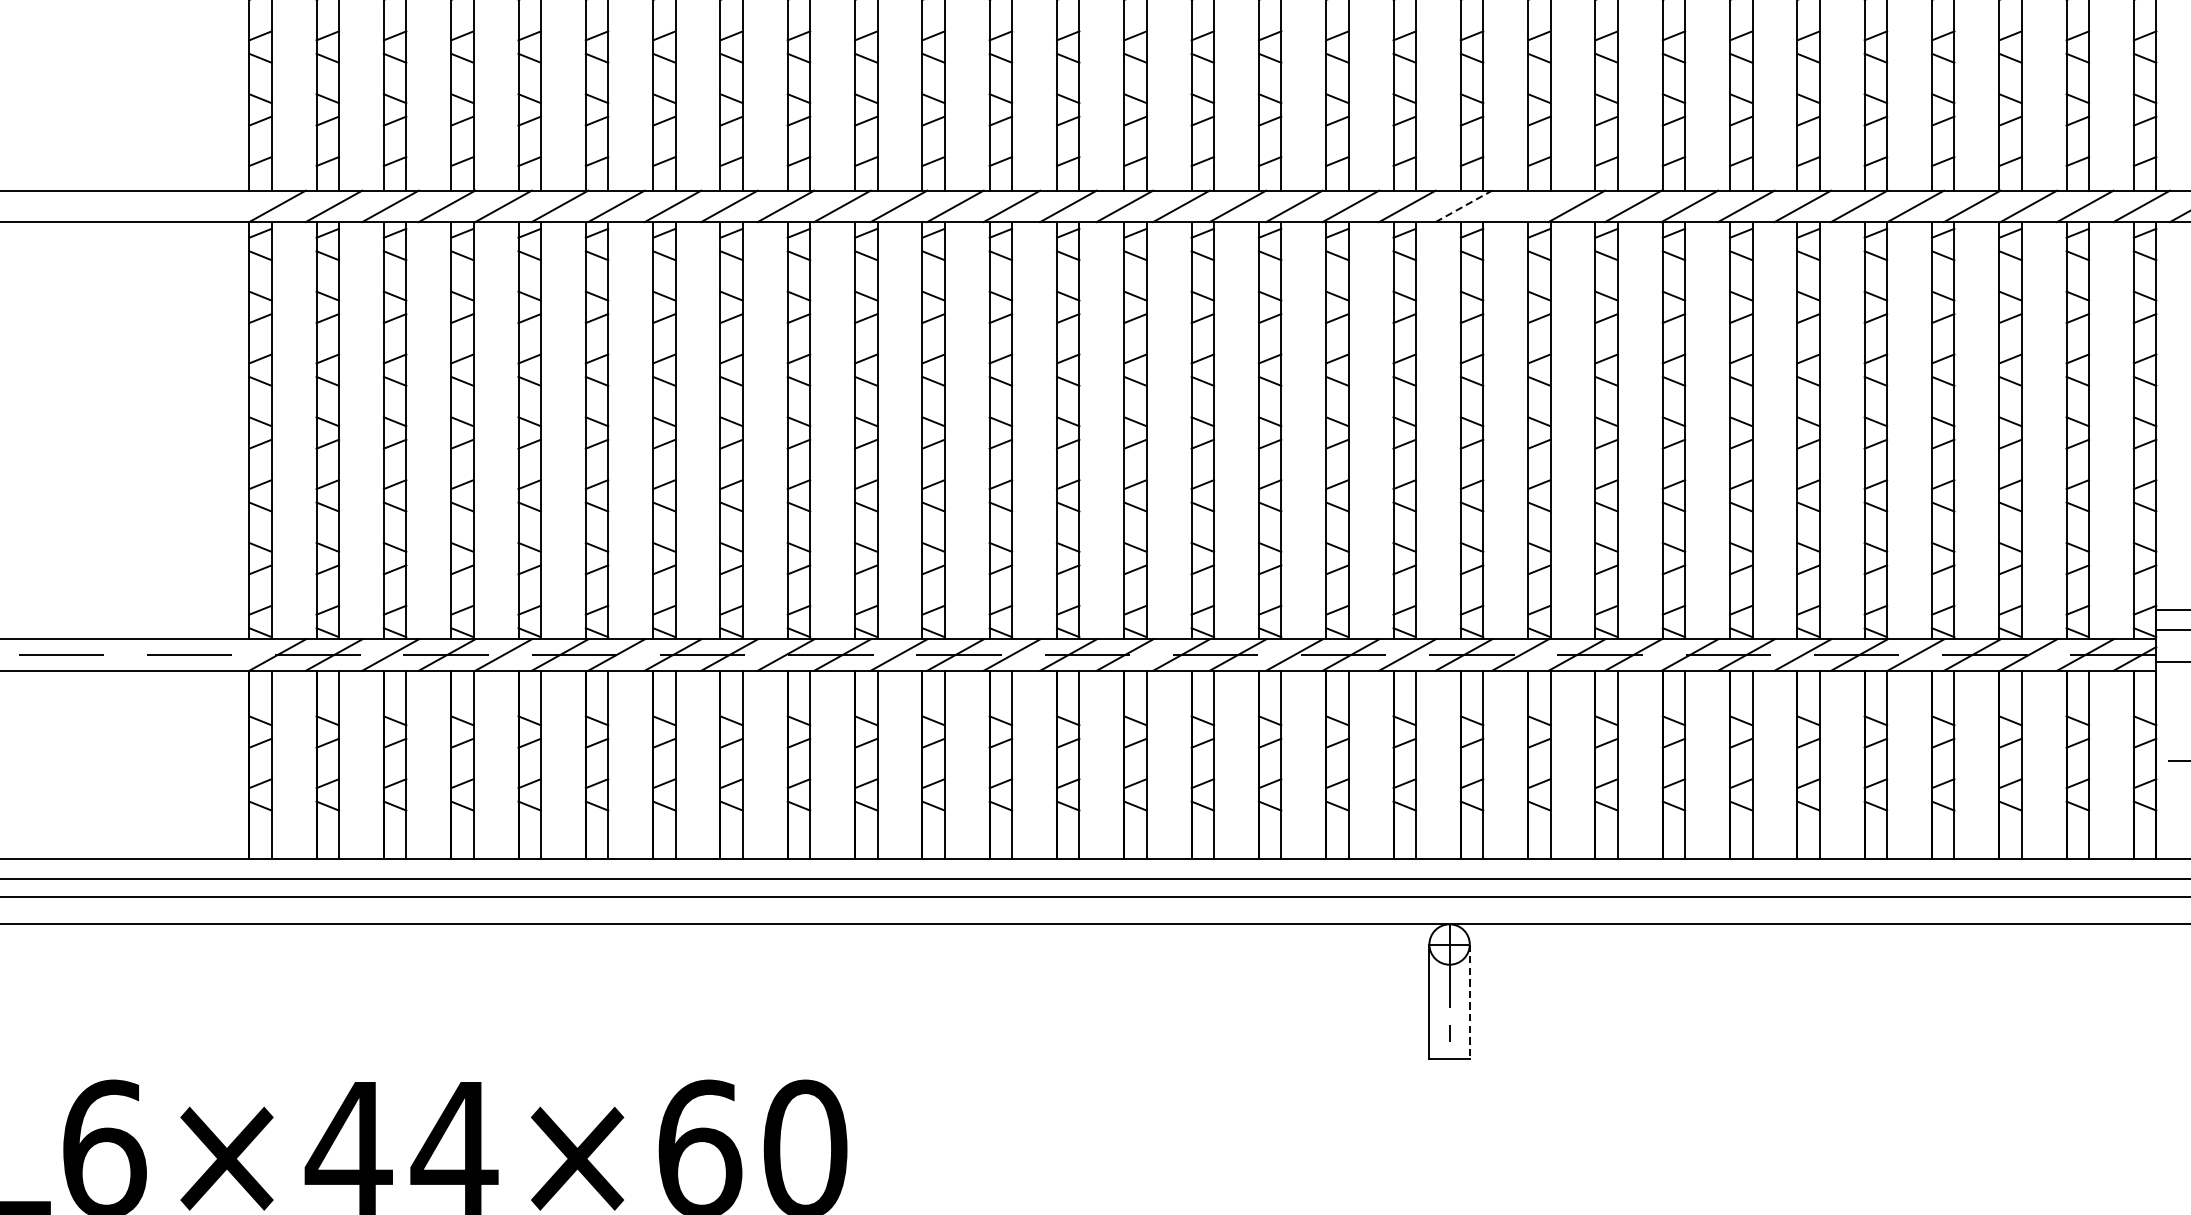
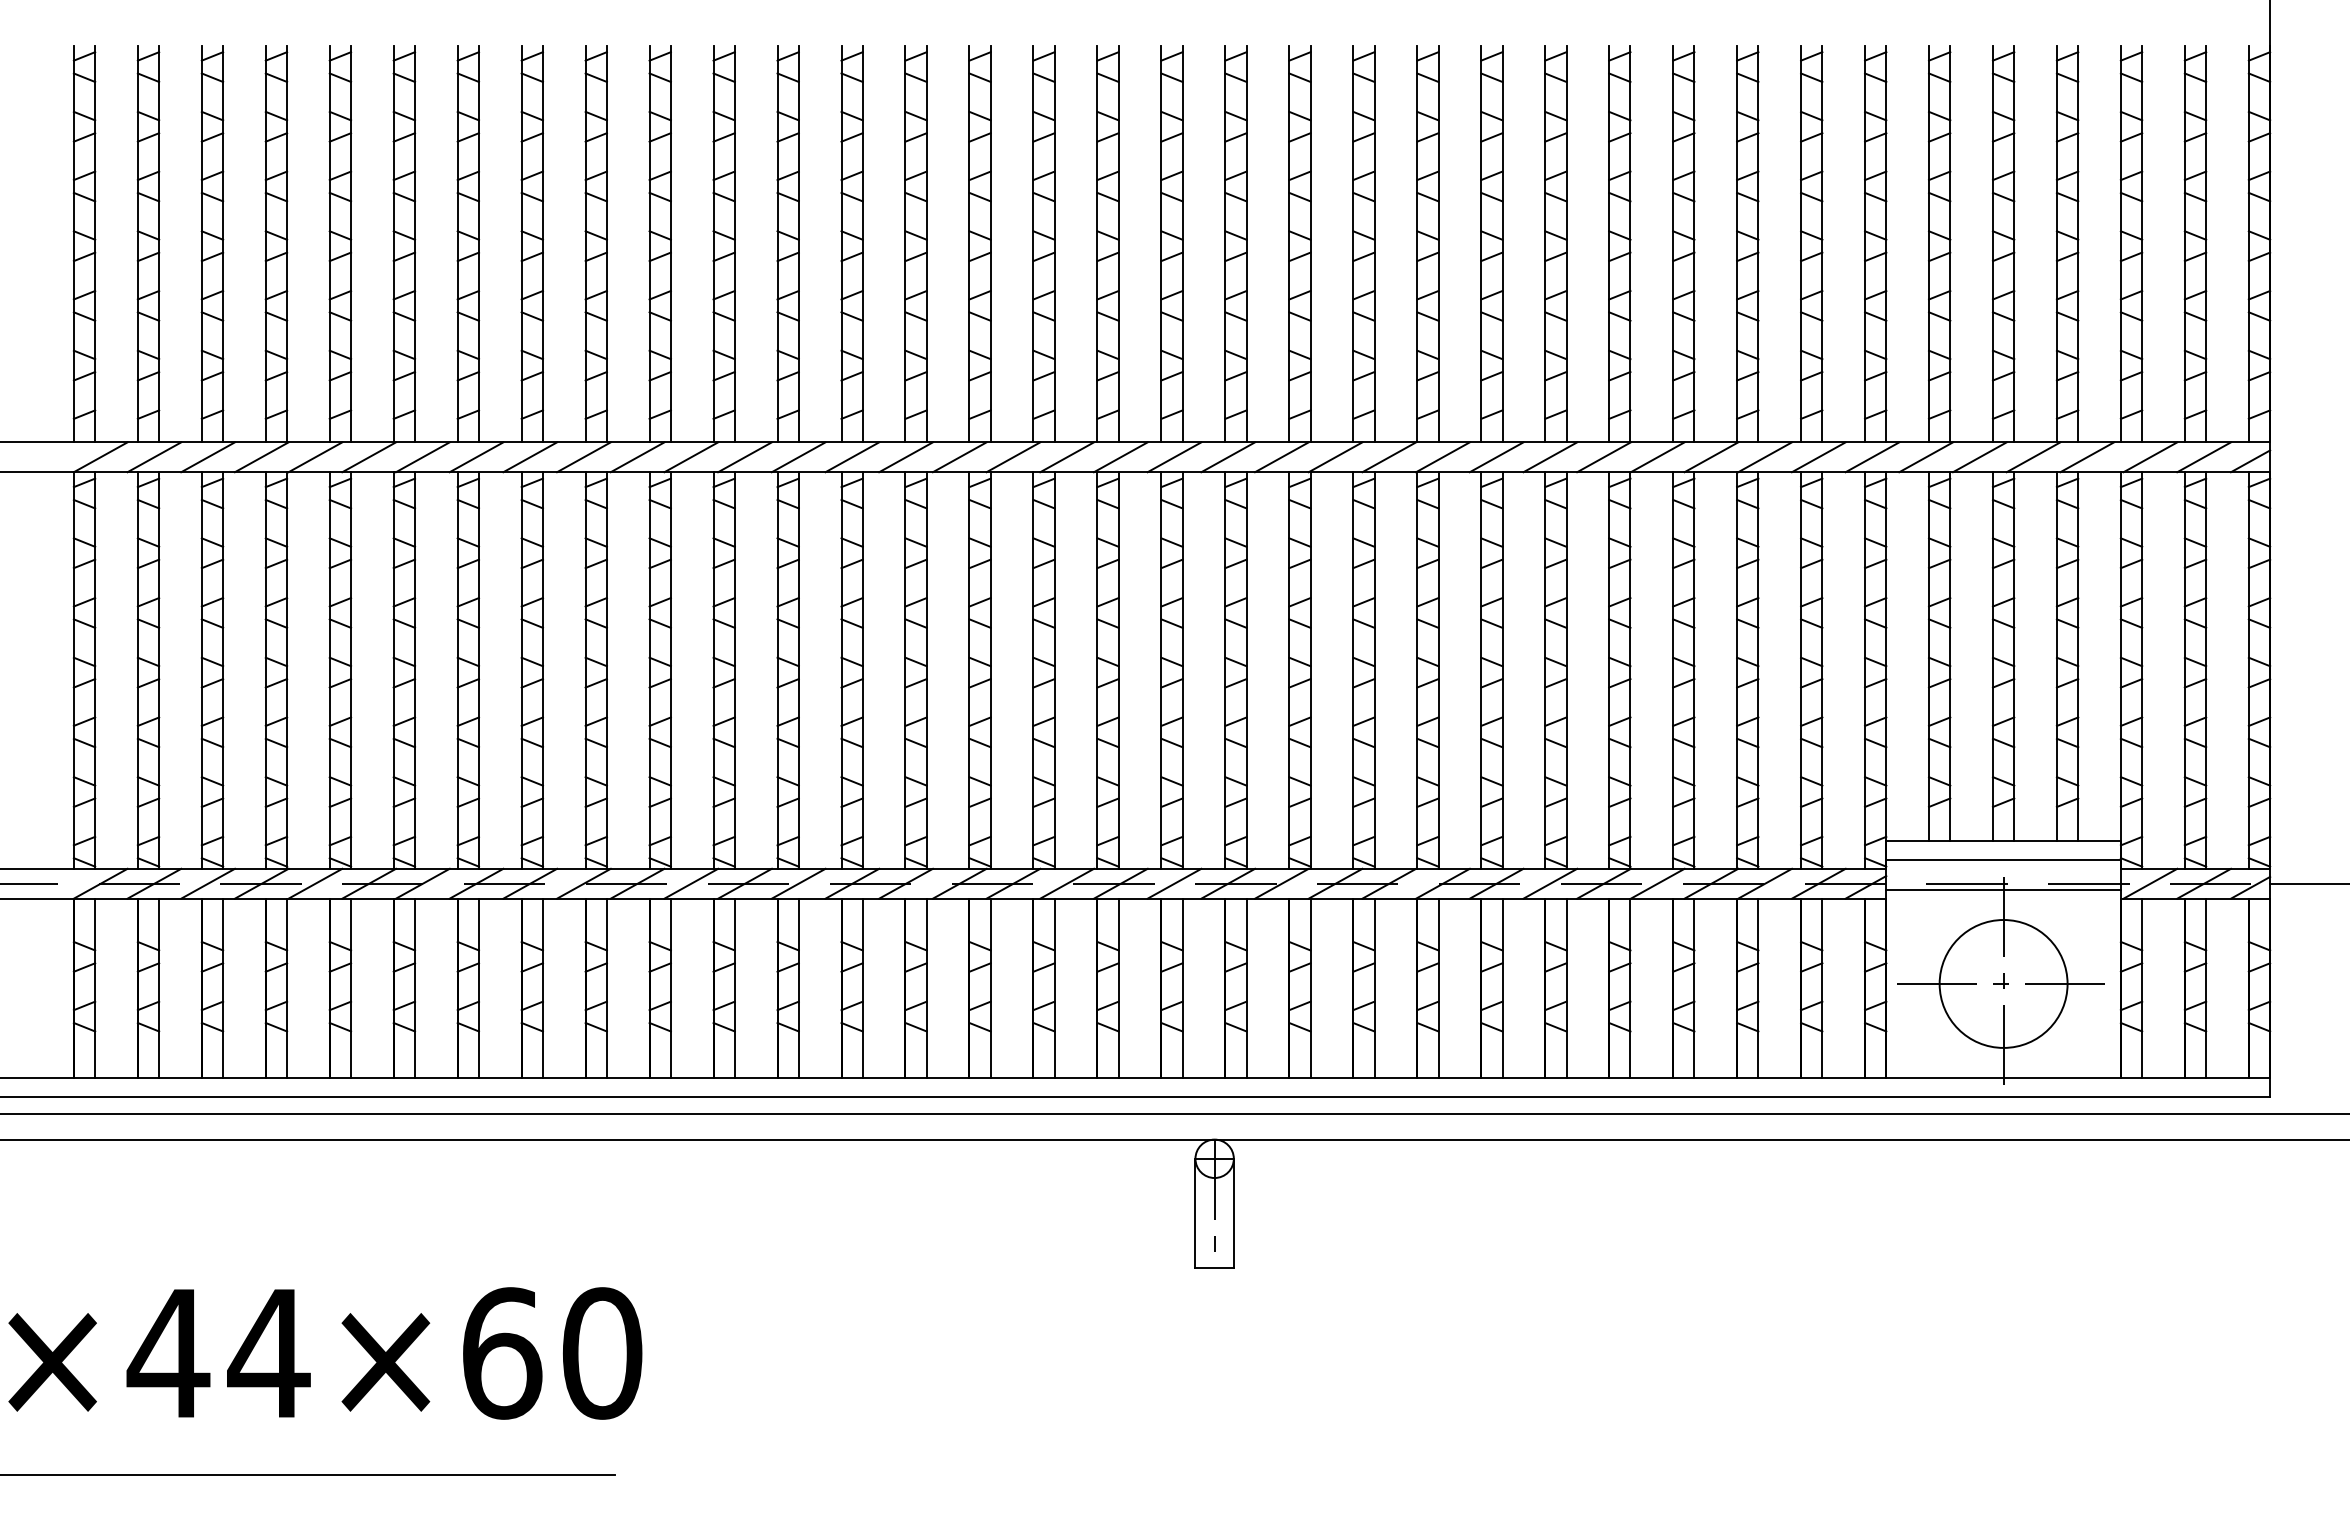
line: (1464, 206) -> (1228, 457), dashed -> solid
line: (1519, 206) -> (1281, 457), added
line: (1469, 1002) -> (1233, 1213), dashed -> solid

